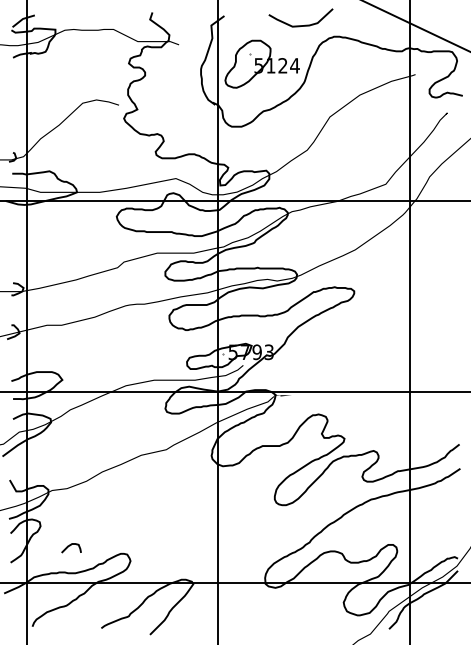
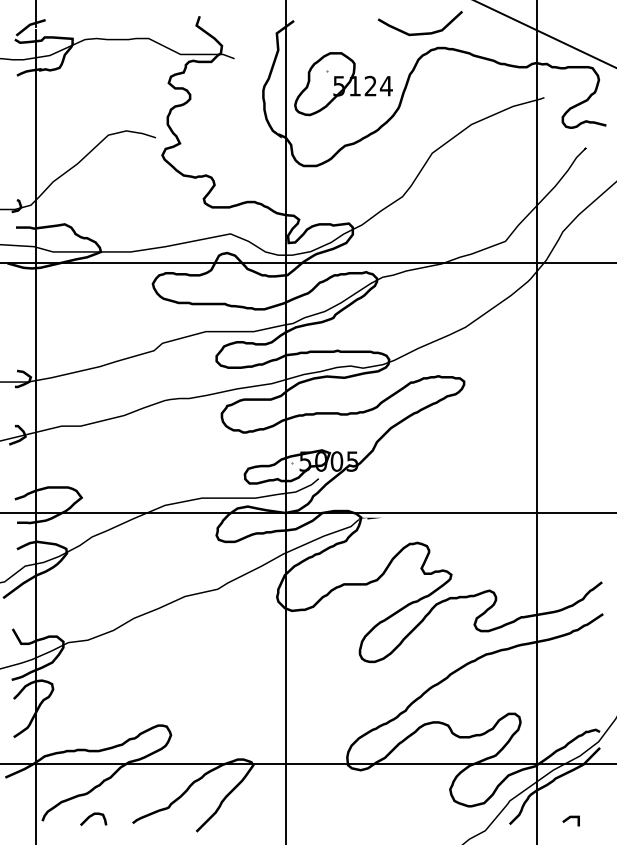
curve: (301, 24) -> (421, 32), moved
text: (256, 352) -> (336, 461), 5793 -> 5005
curve: (70, 546) -> (92, 816), moved
line: (435, 624) -> (570, 818), added

